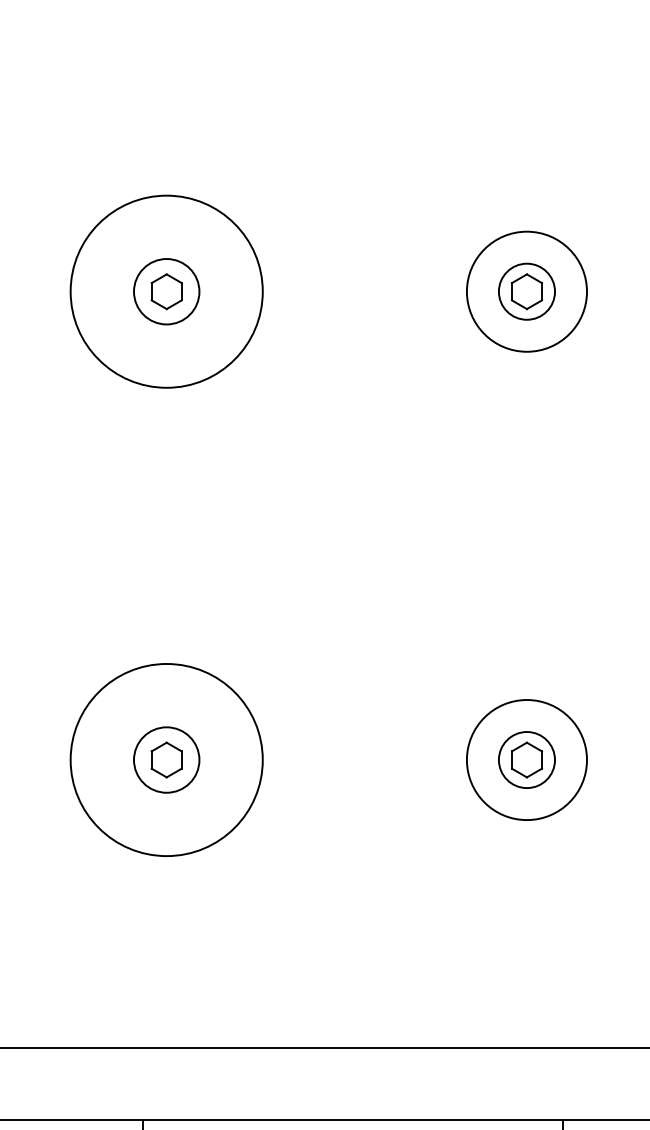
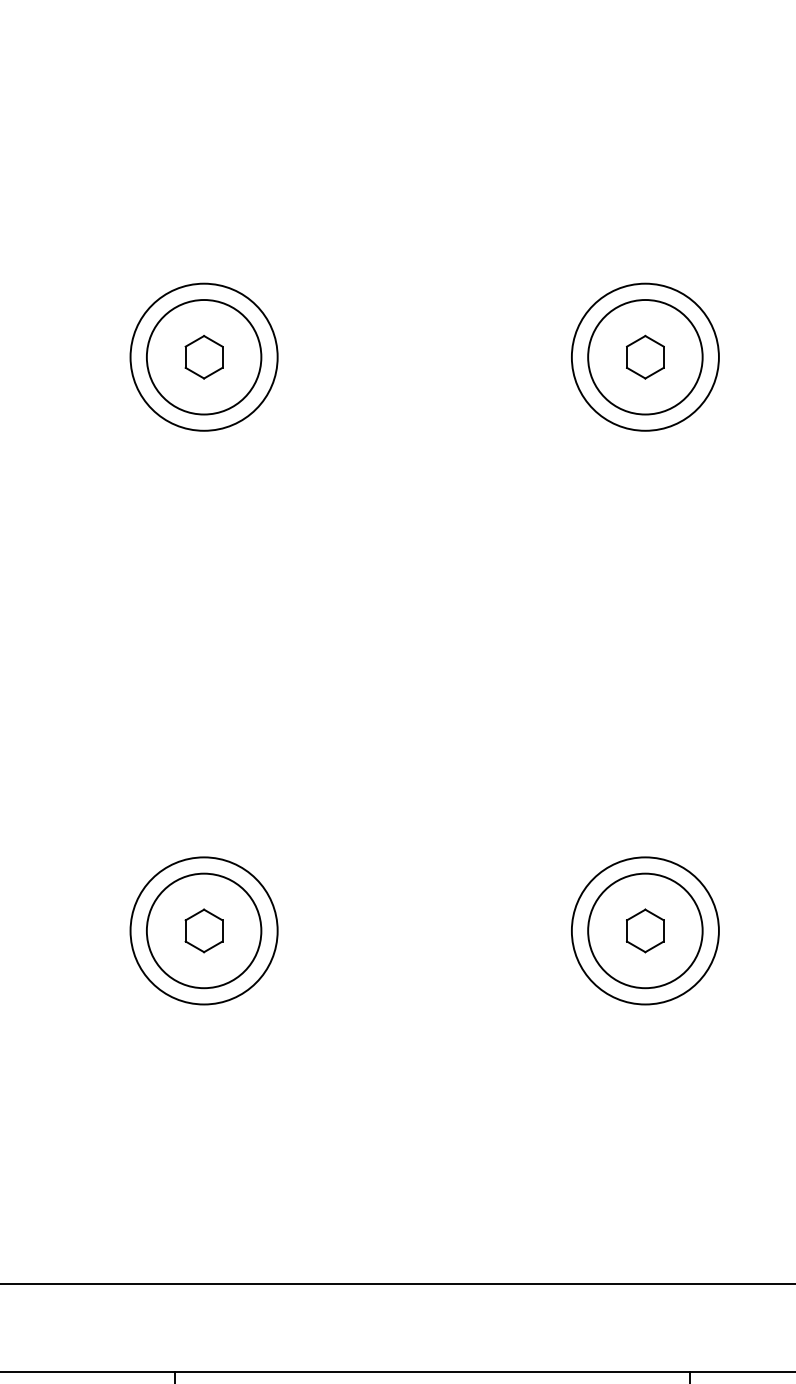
circle: (166, 291) -> (203, 356), size x0.62
circle: (166, 291) -> (203, 356), size x1.43
circle: (526, 291) -> (644, 356), size x1.67
circle: (166, 759) -> (203, 930), size x1.43
circle: (526, 759) -> (644, 930), size x1.67
circle: (166, 760) -> (203, 931), size x0.62

